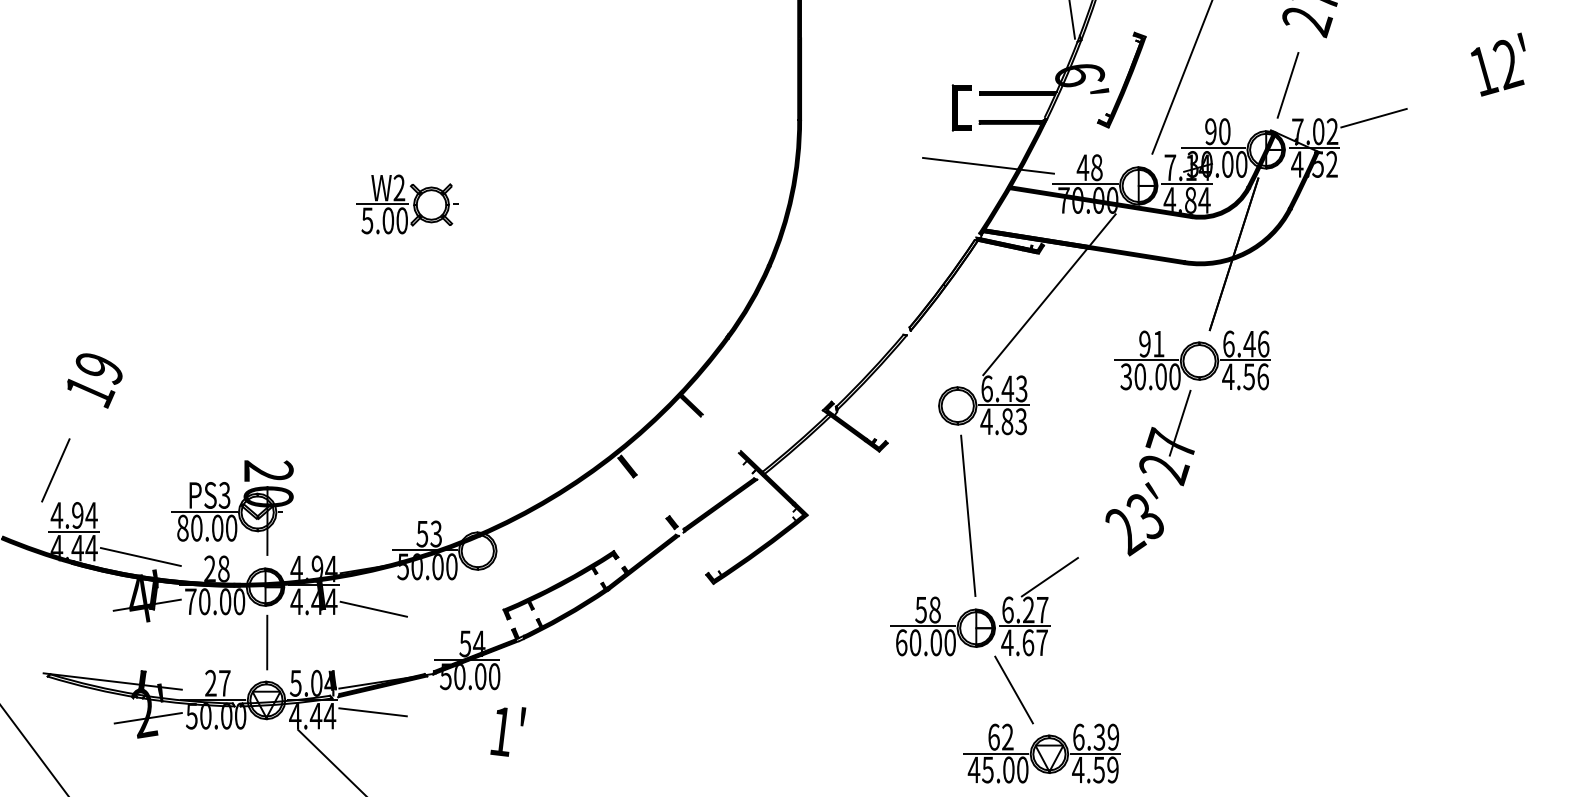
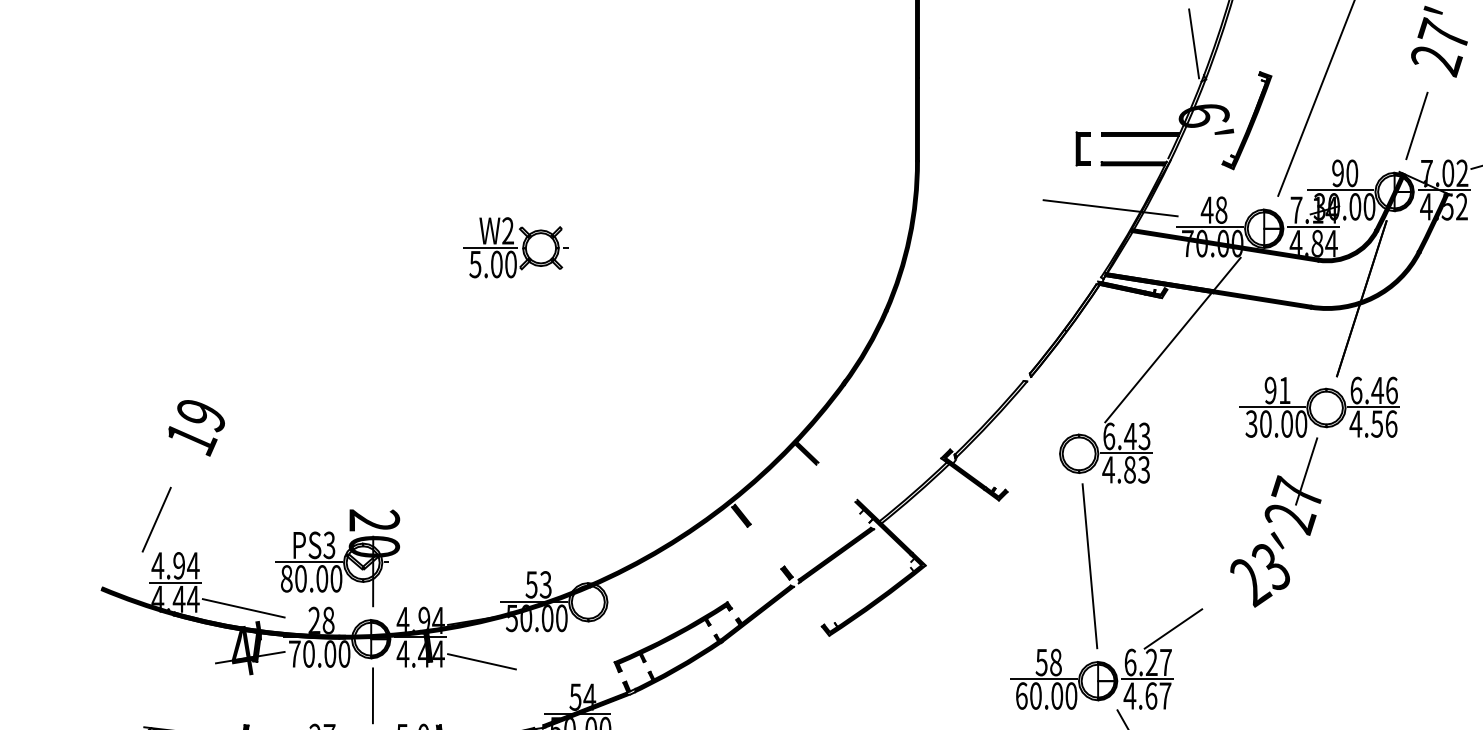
part: (961, 107) -> (1082, 148), size x0.71

